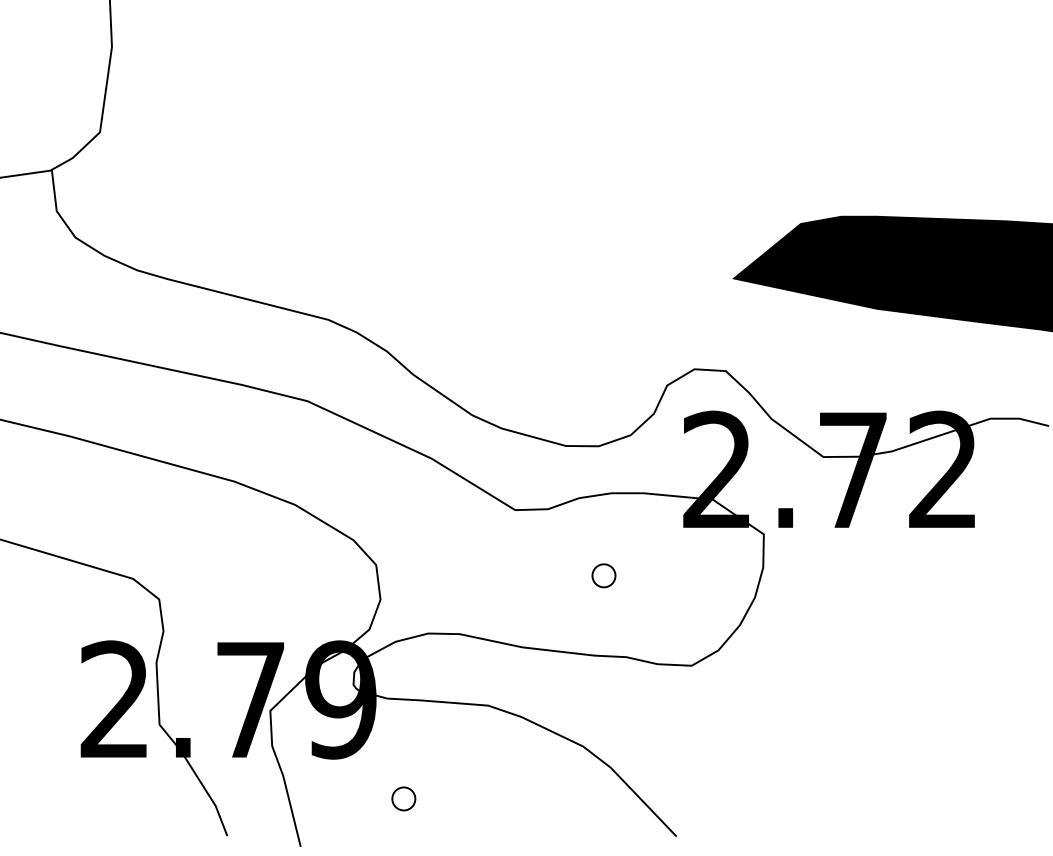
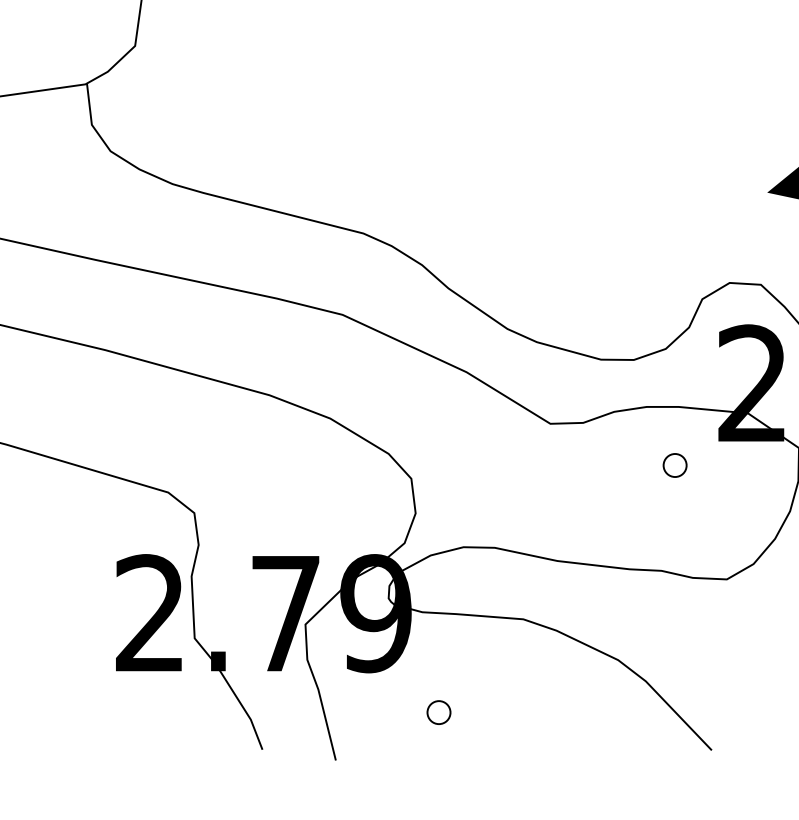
part: (603, 575) -> (674, 465), moved

